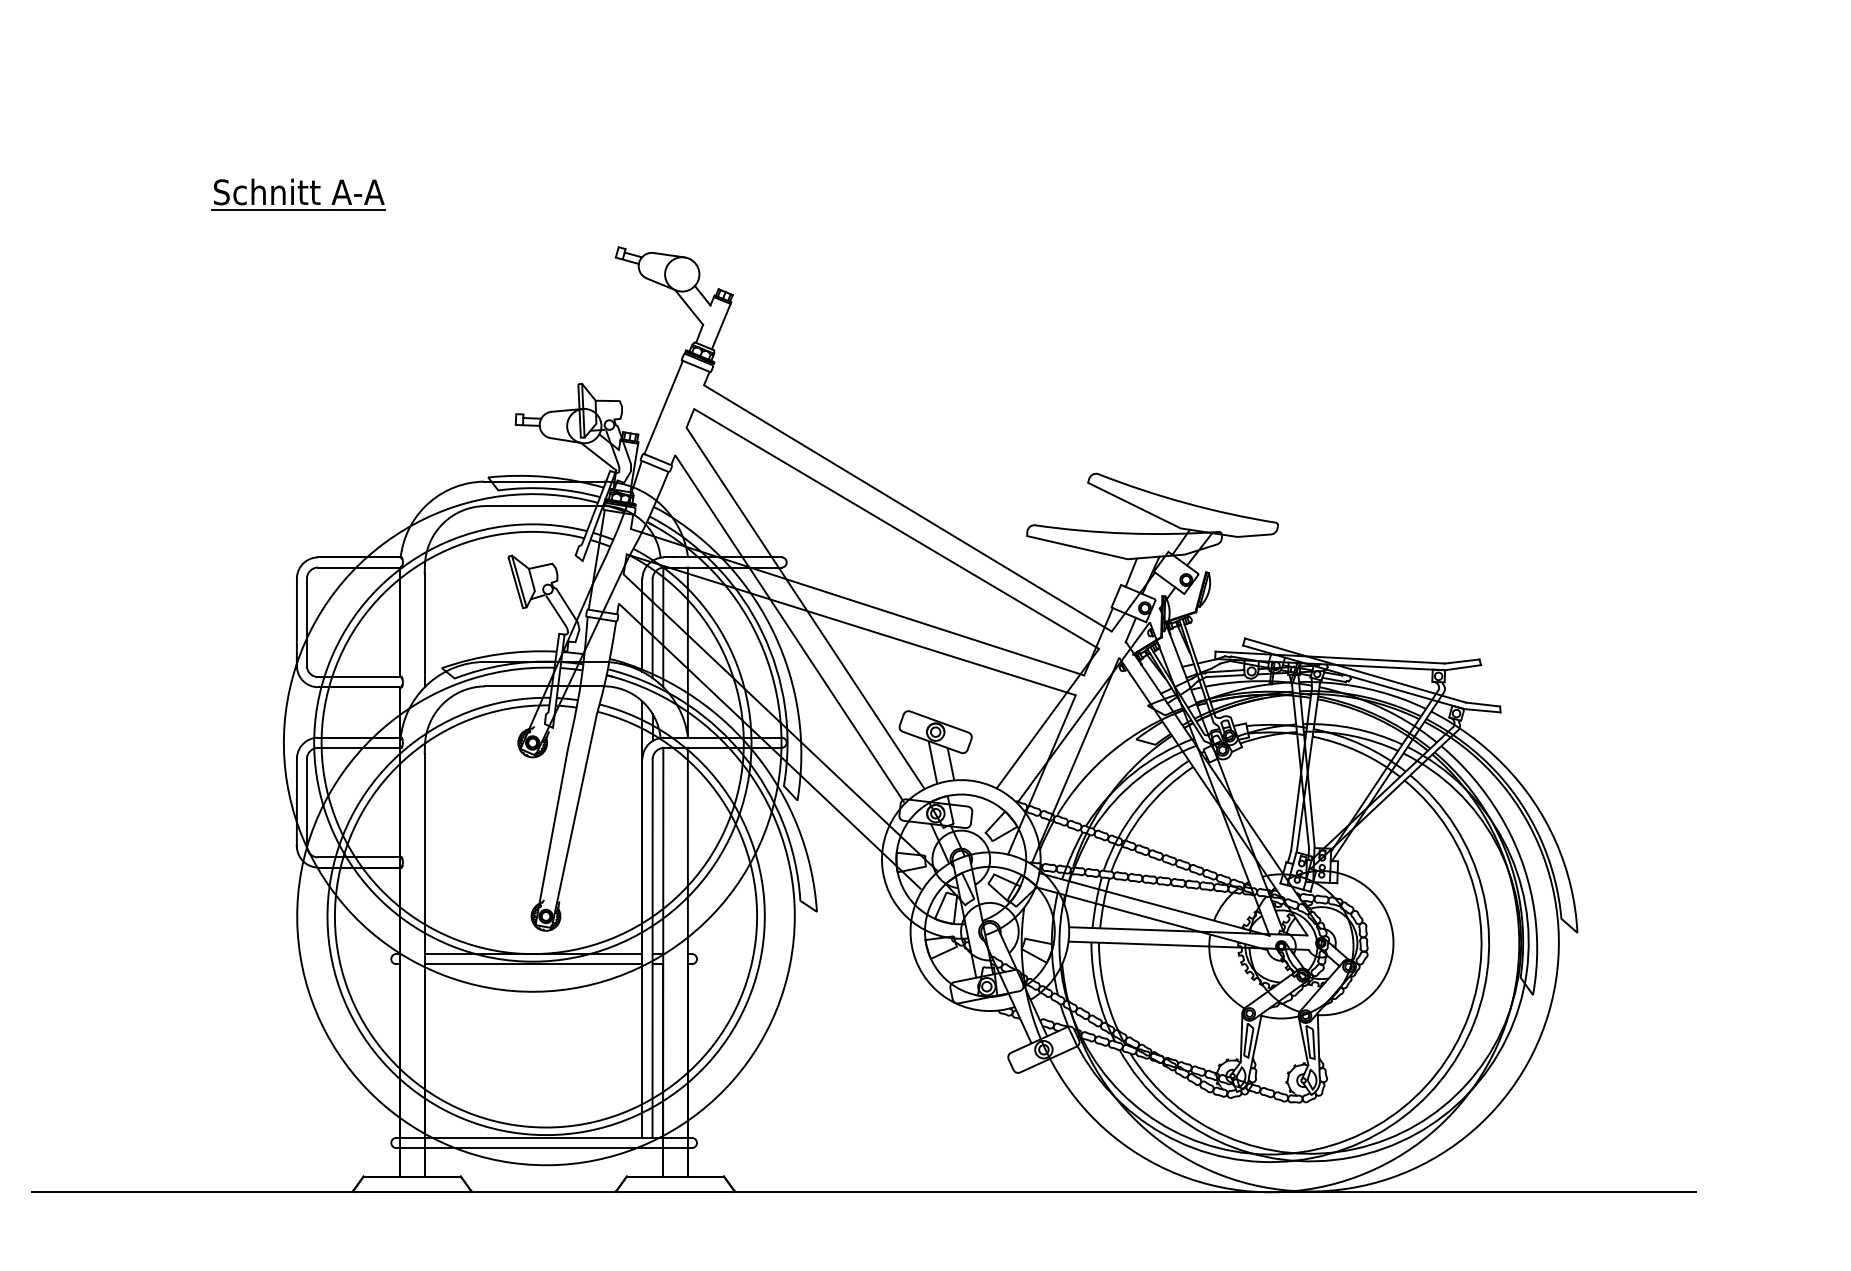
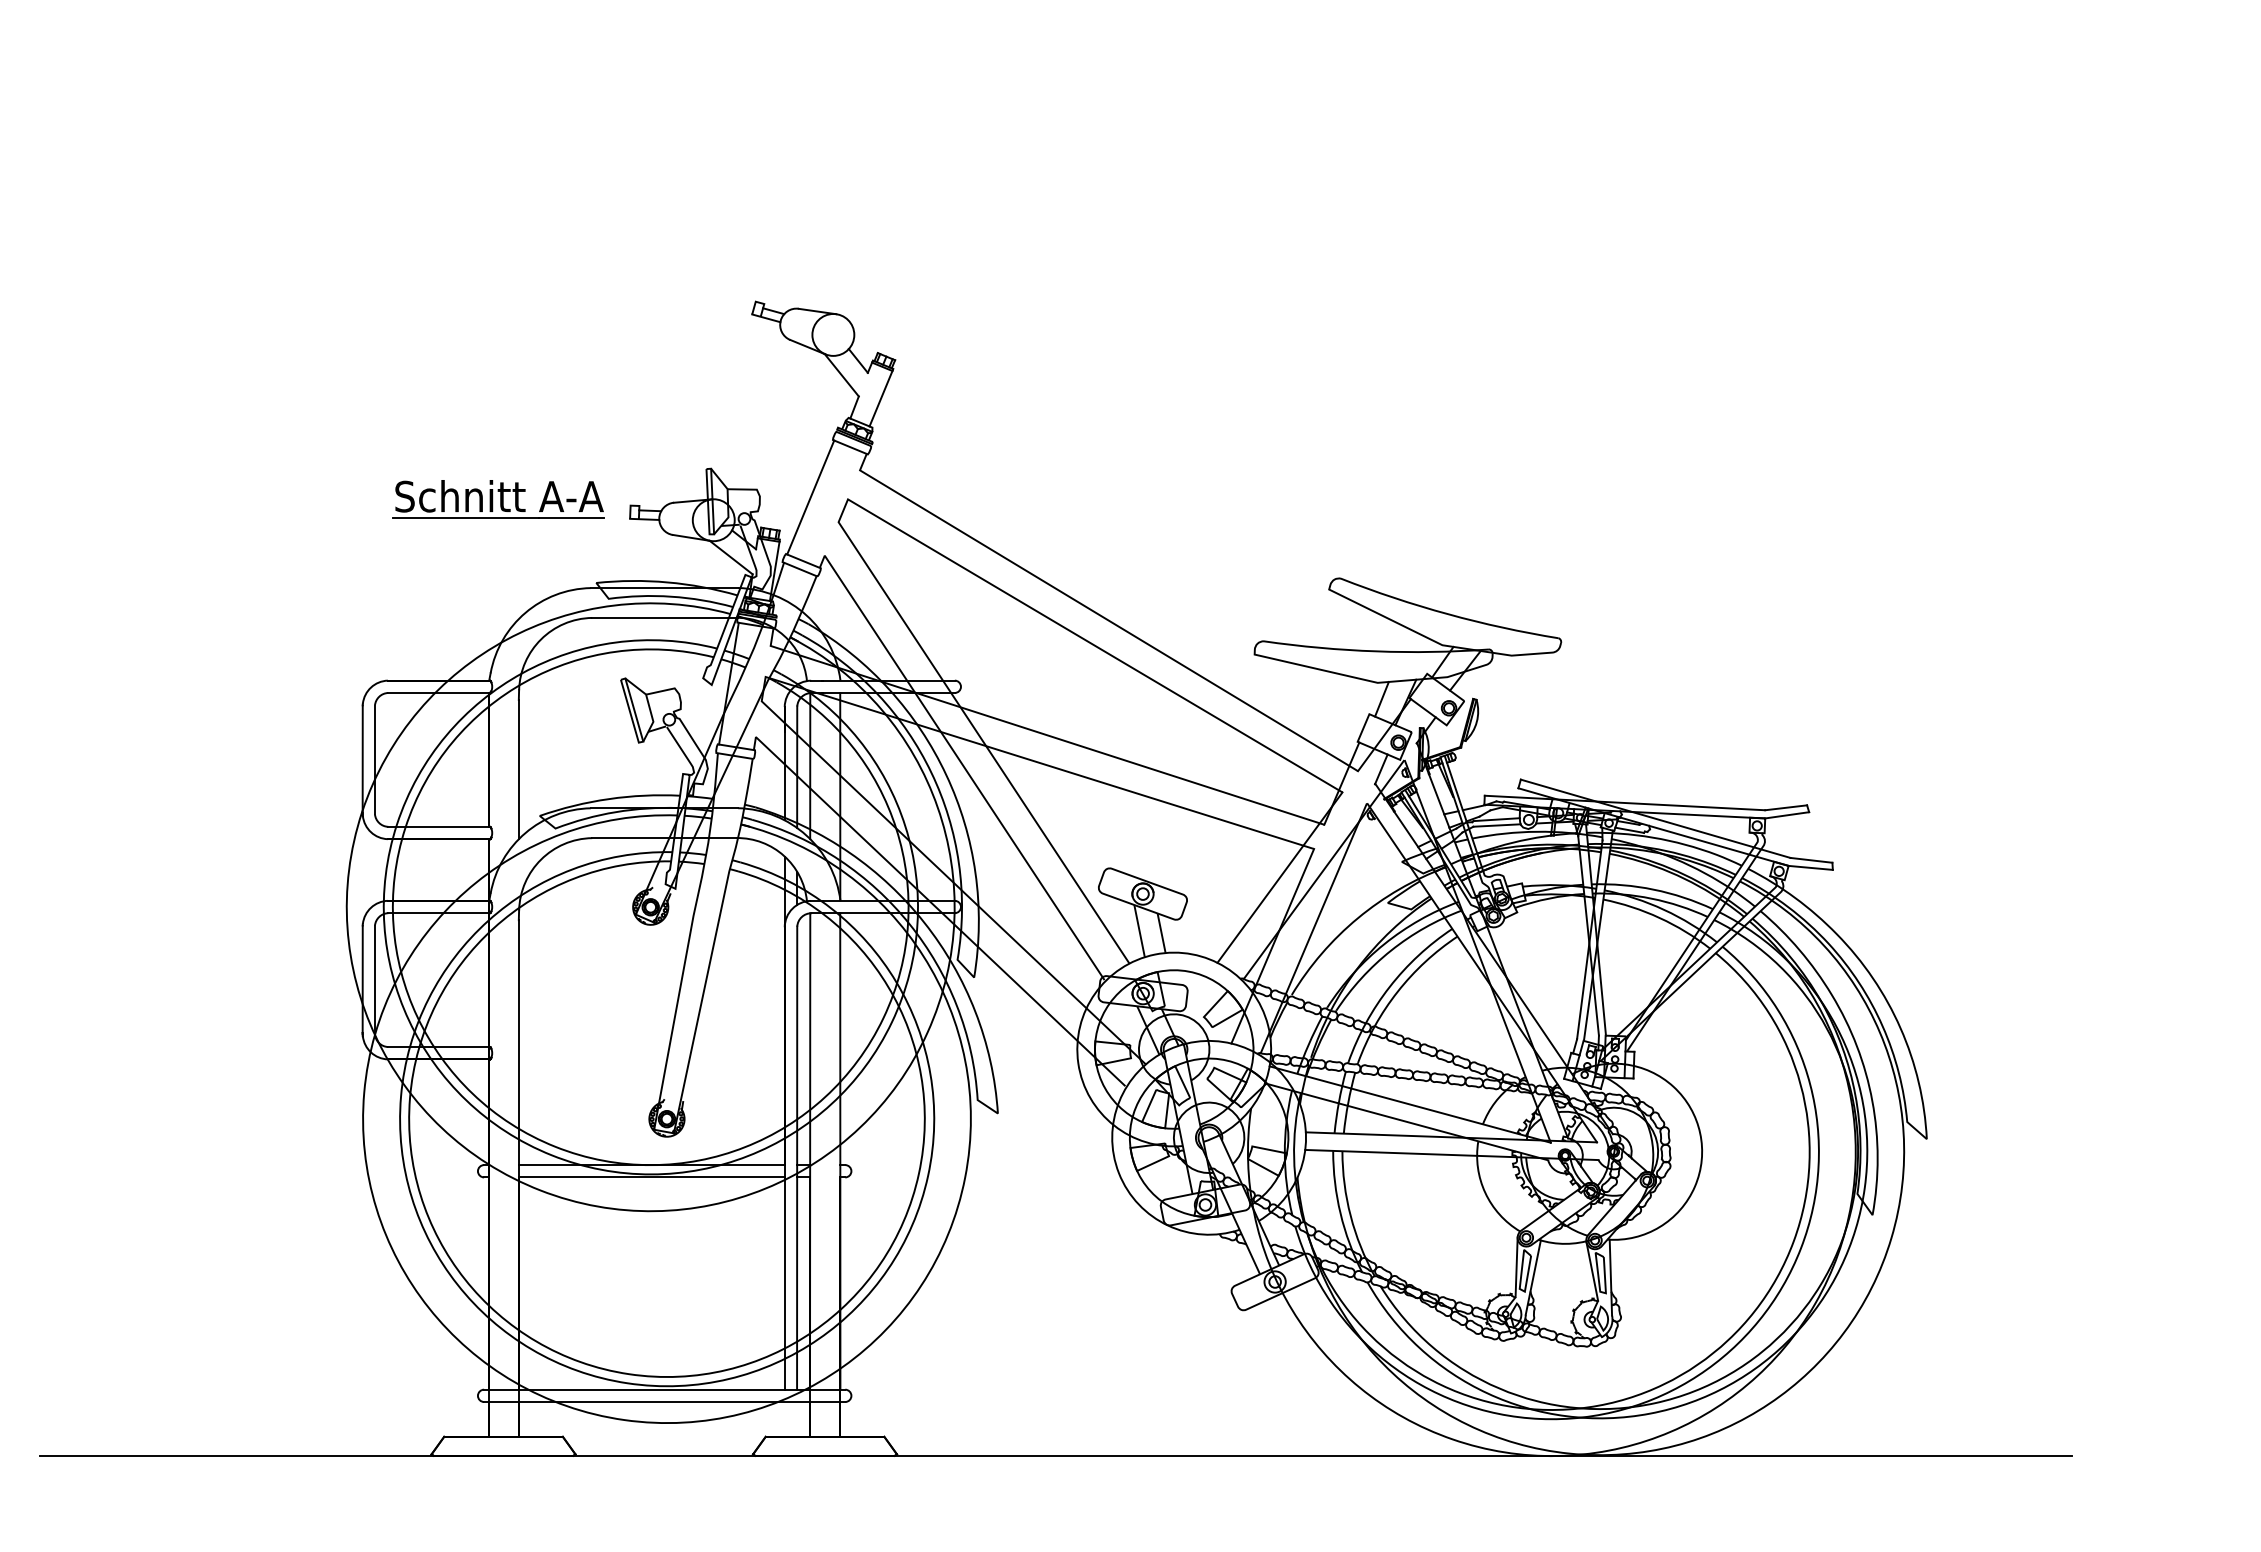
part: (298, 194) -> (498, 499), moved

